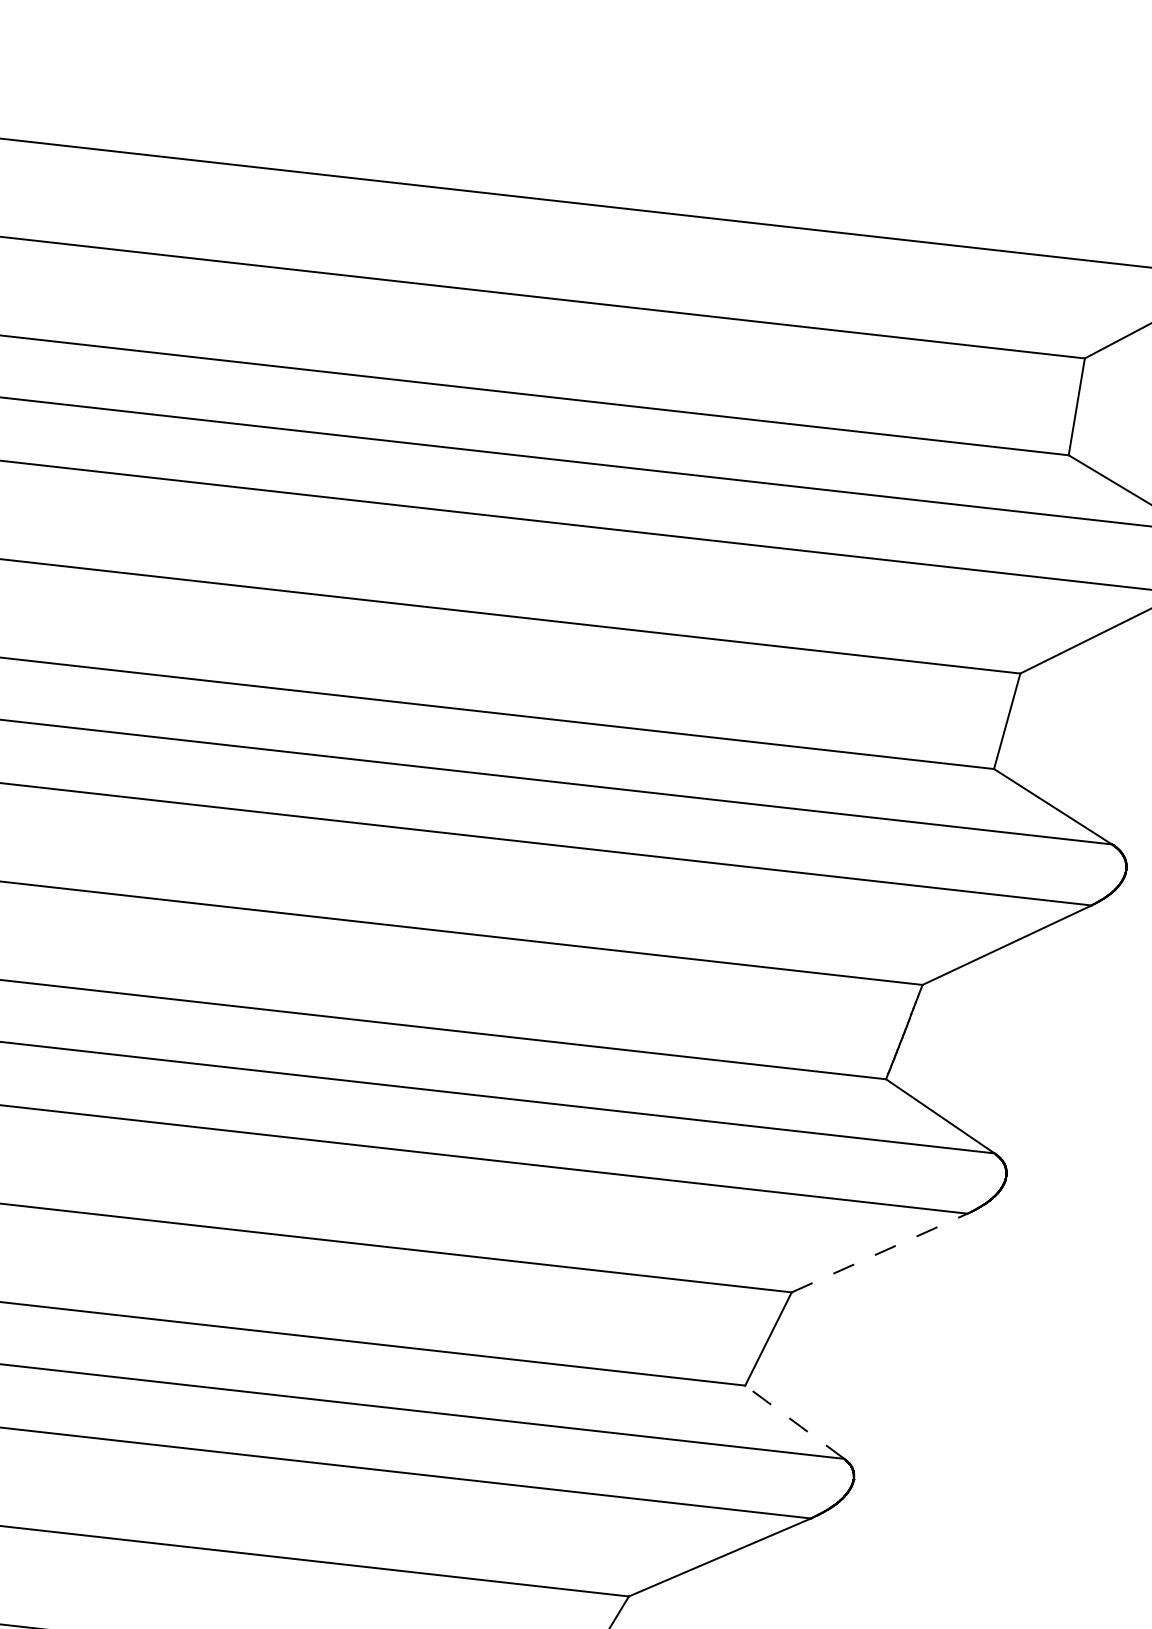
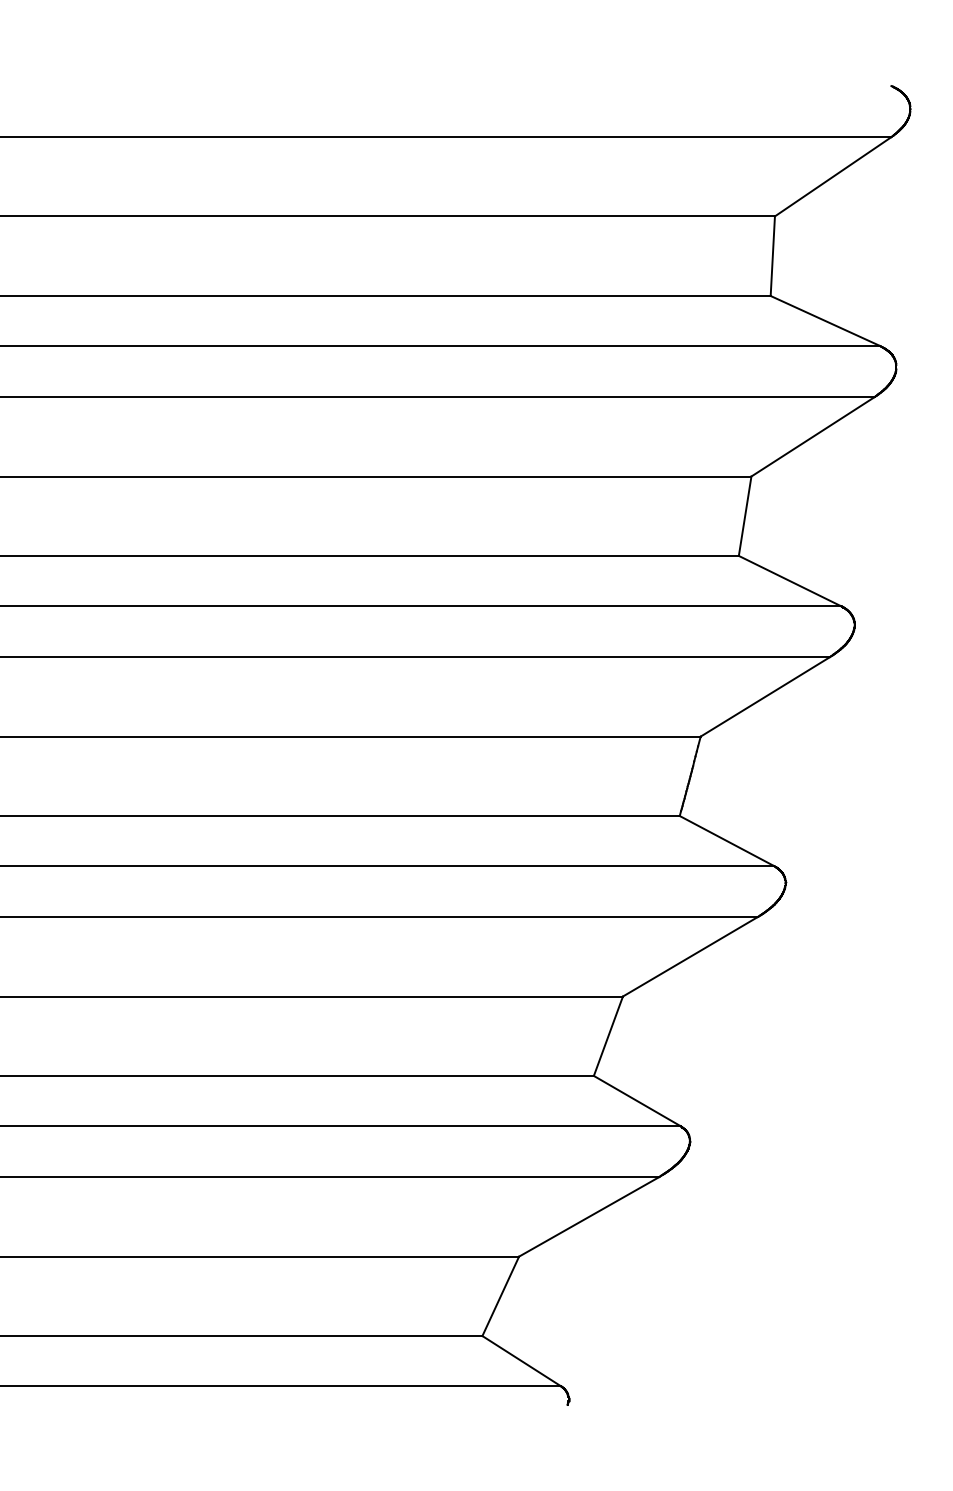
line: (879, 1252) -> (690, 956), dashed -> solid
line: (794, 1421) -> (636, 1100), dashed -> solid

